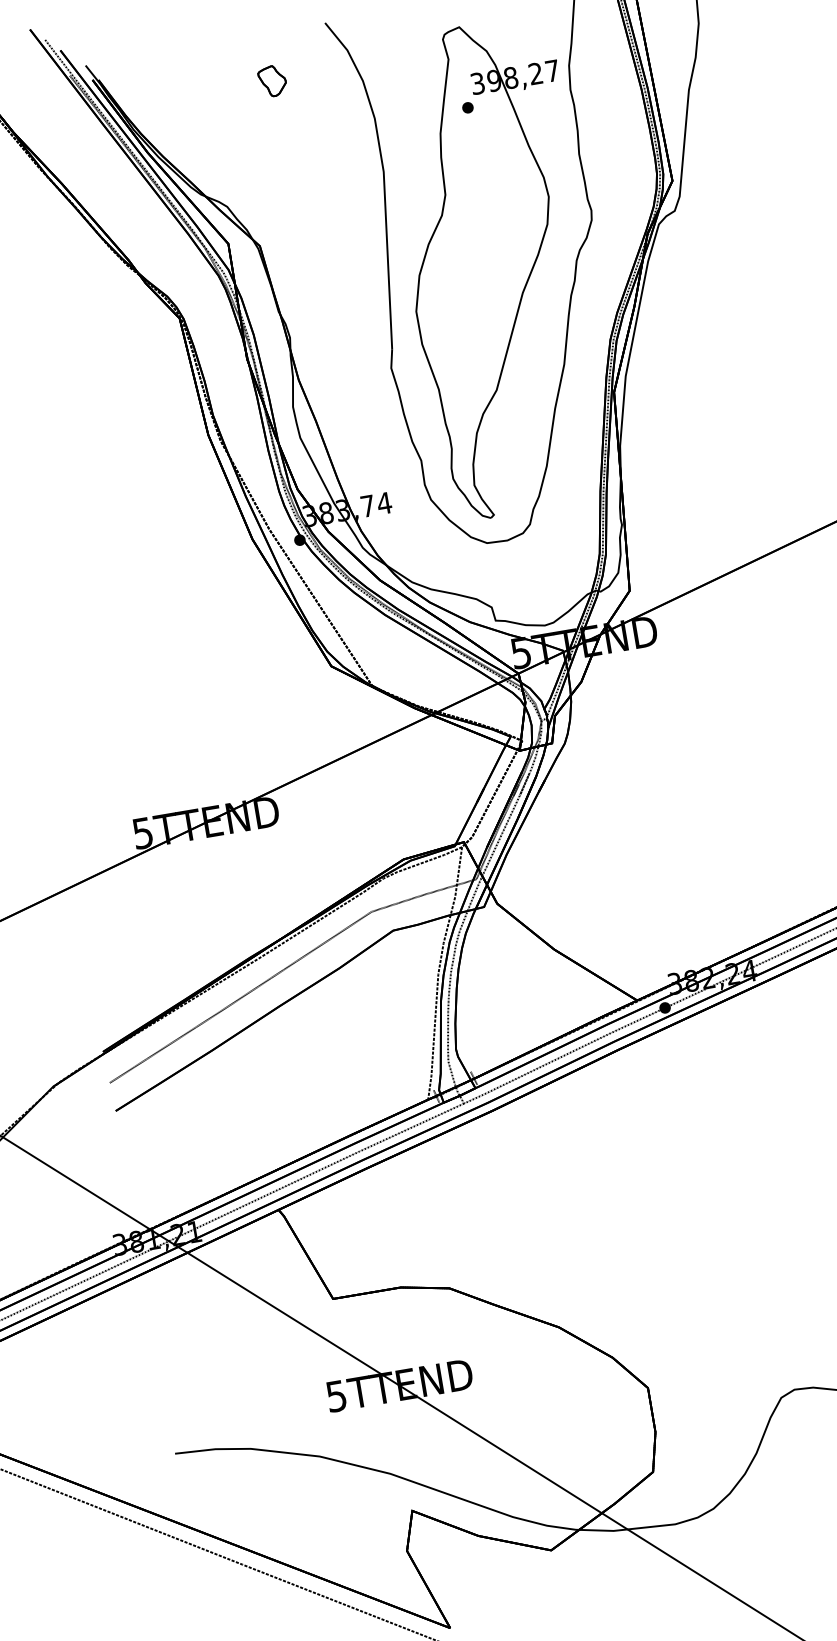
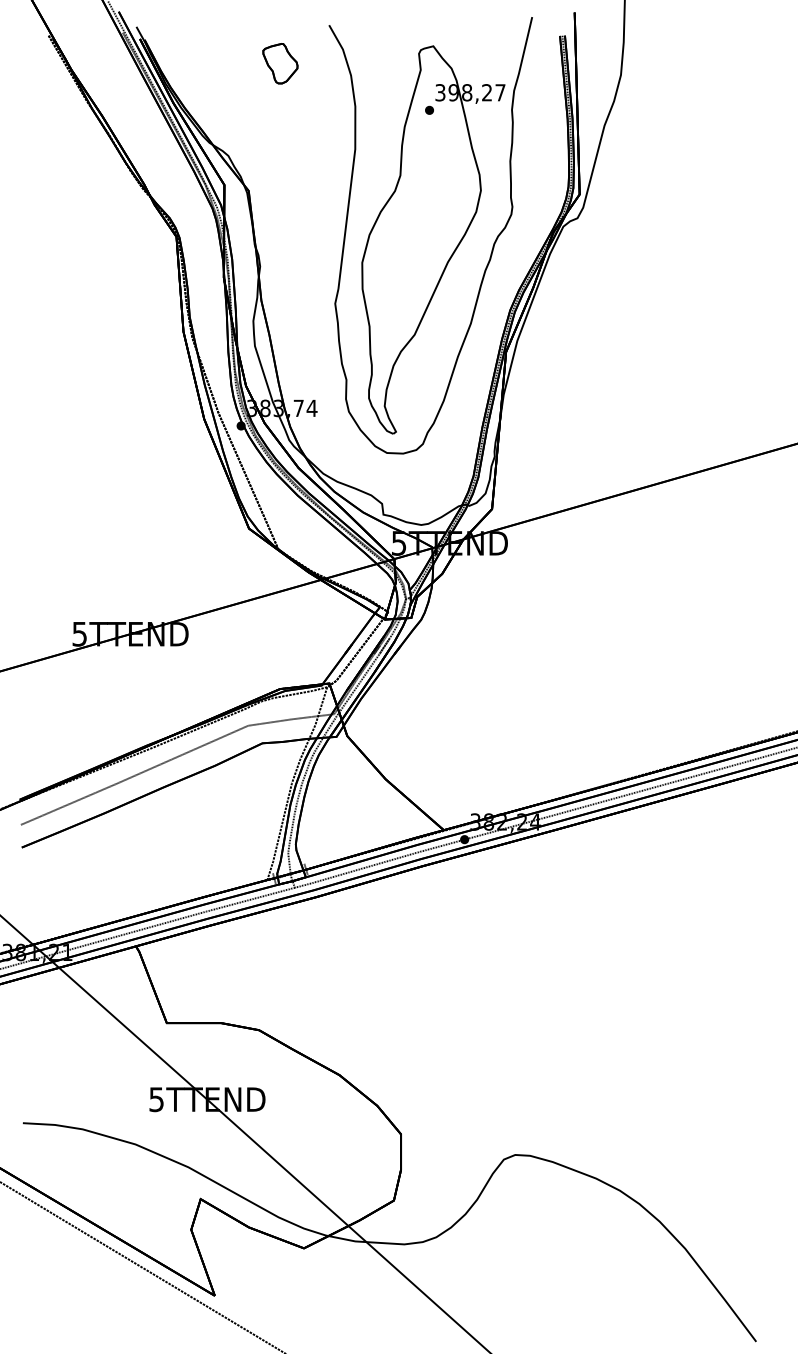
part: (272, 80) -> (280, 63), size x1.67

